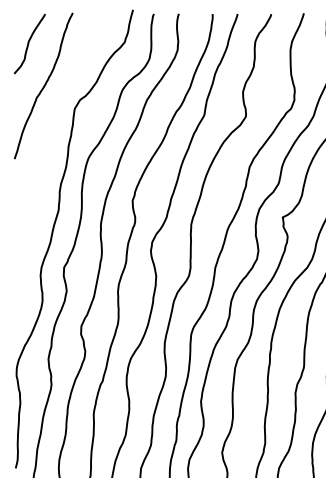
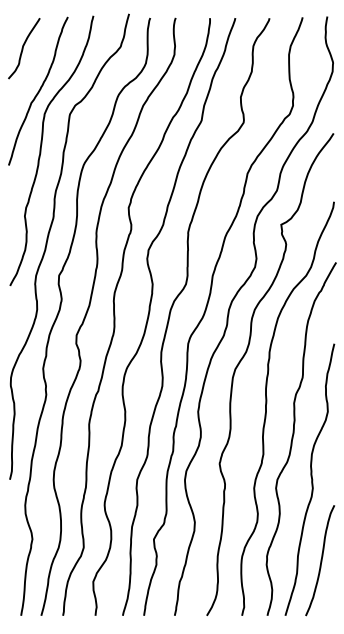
curve: (46, 144) -> (41, 150), added

